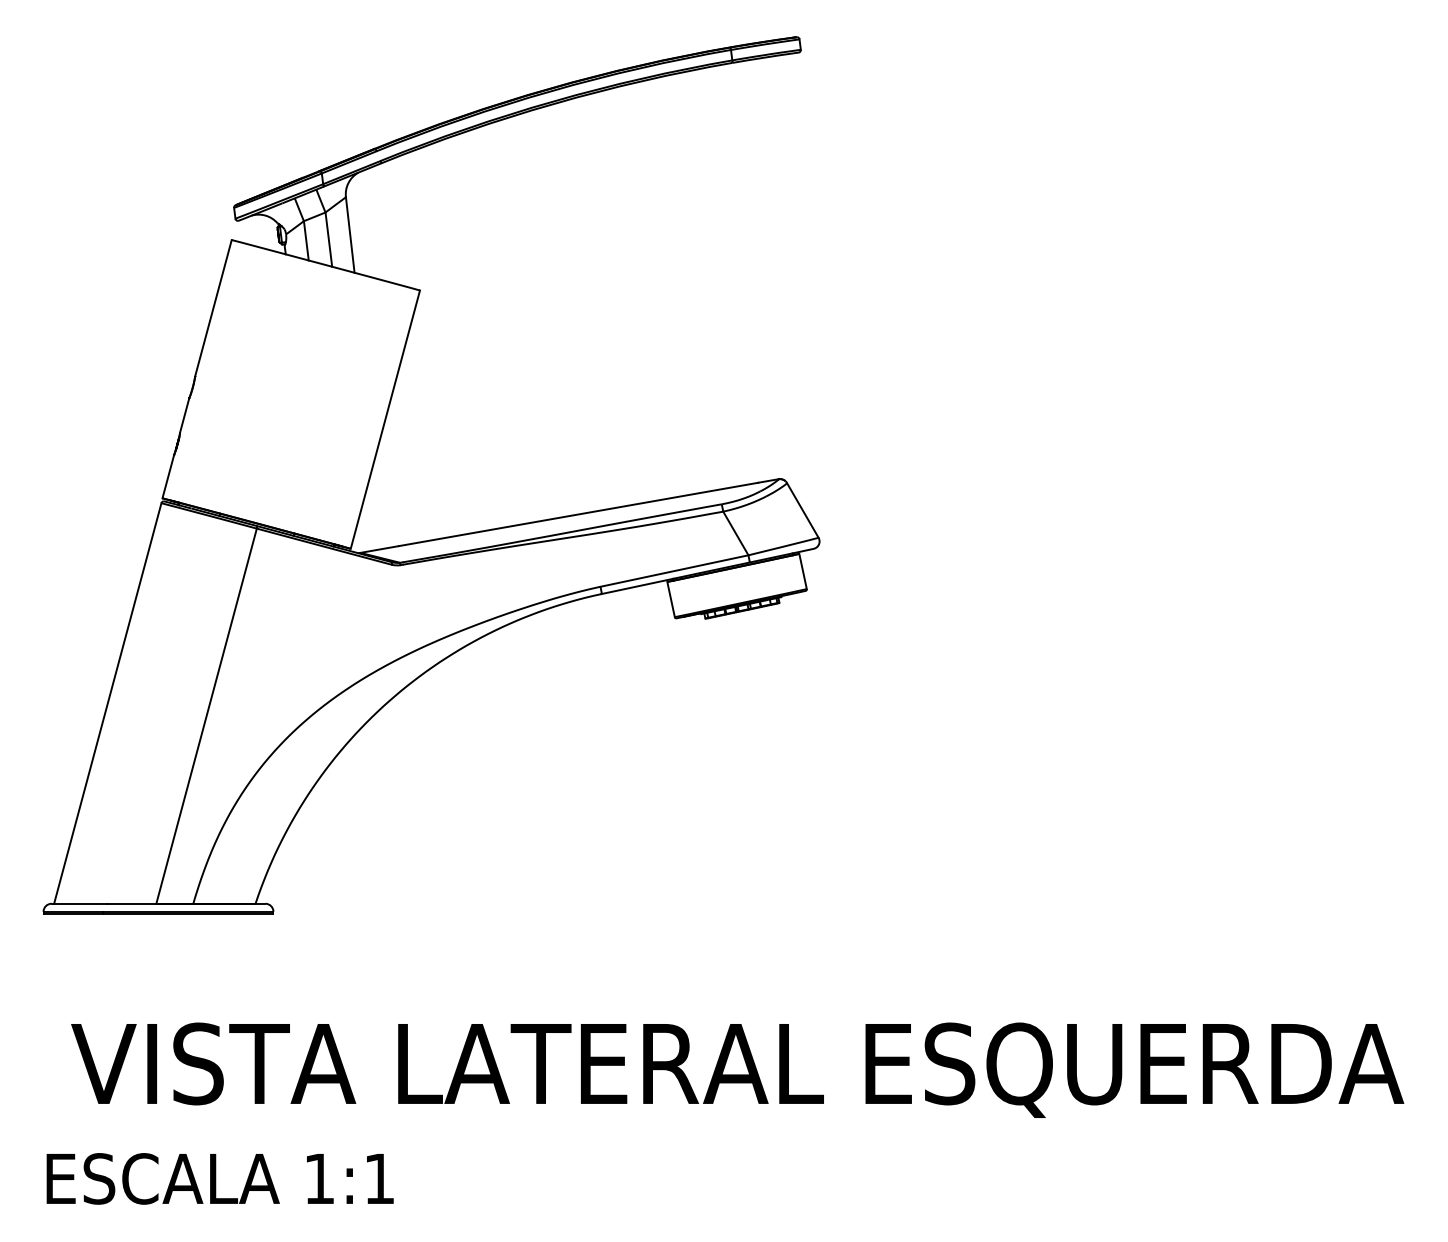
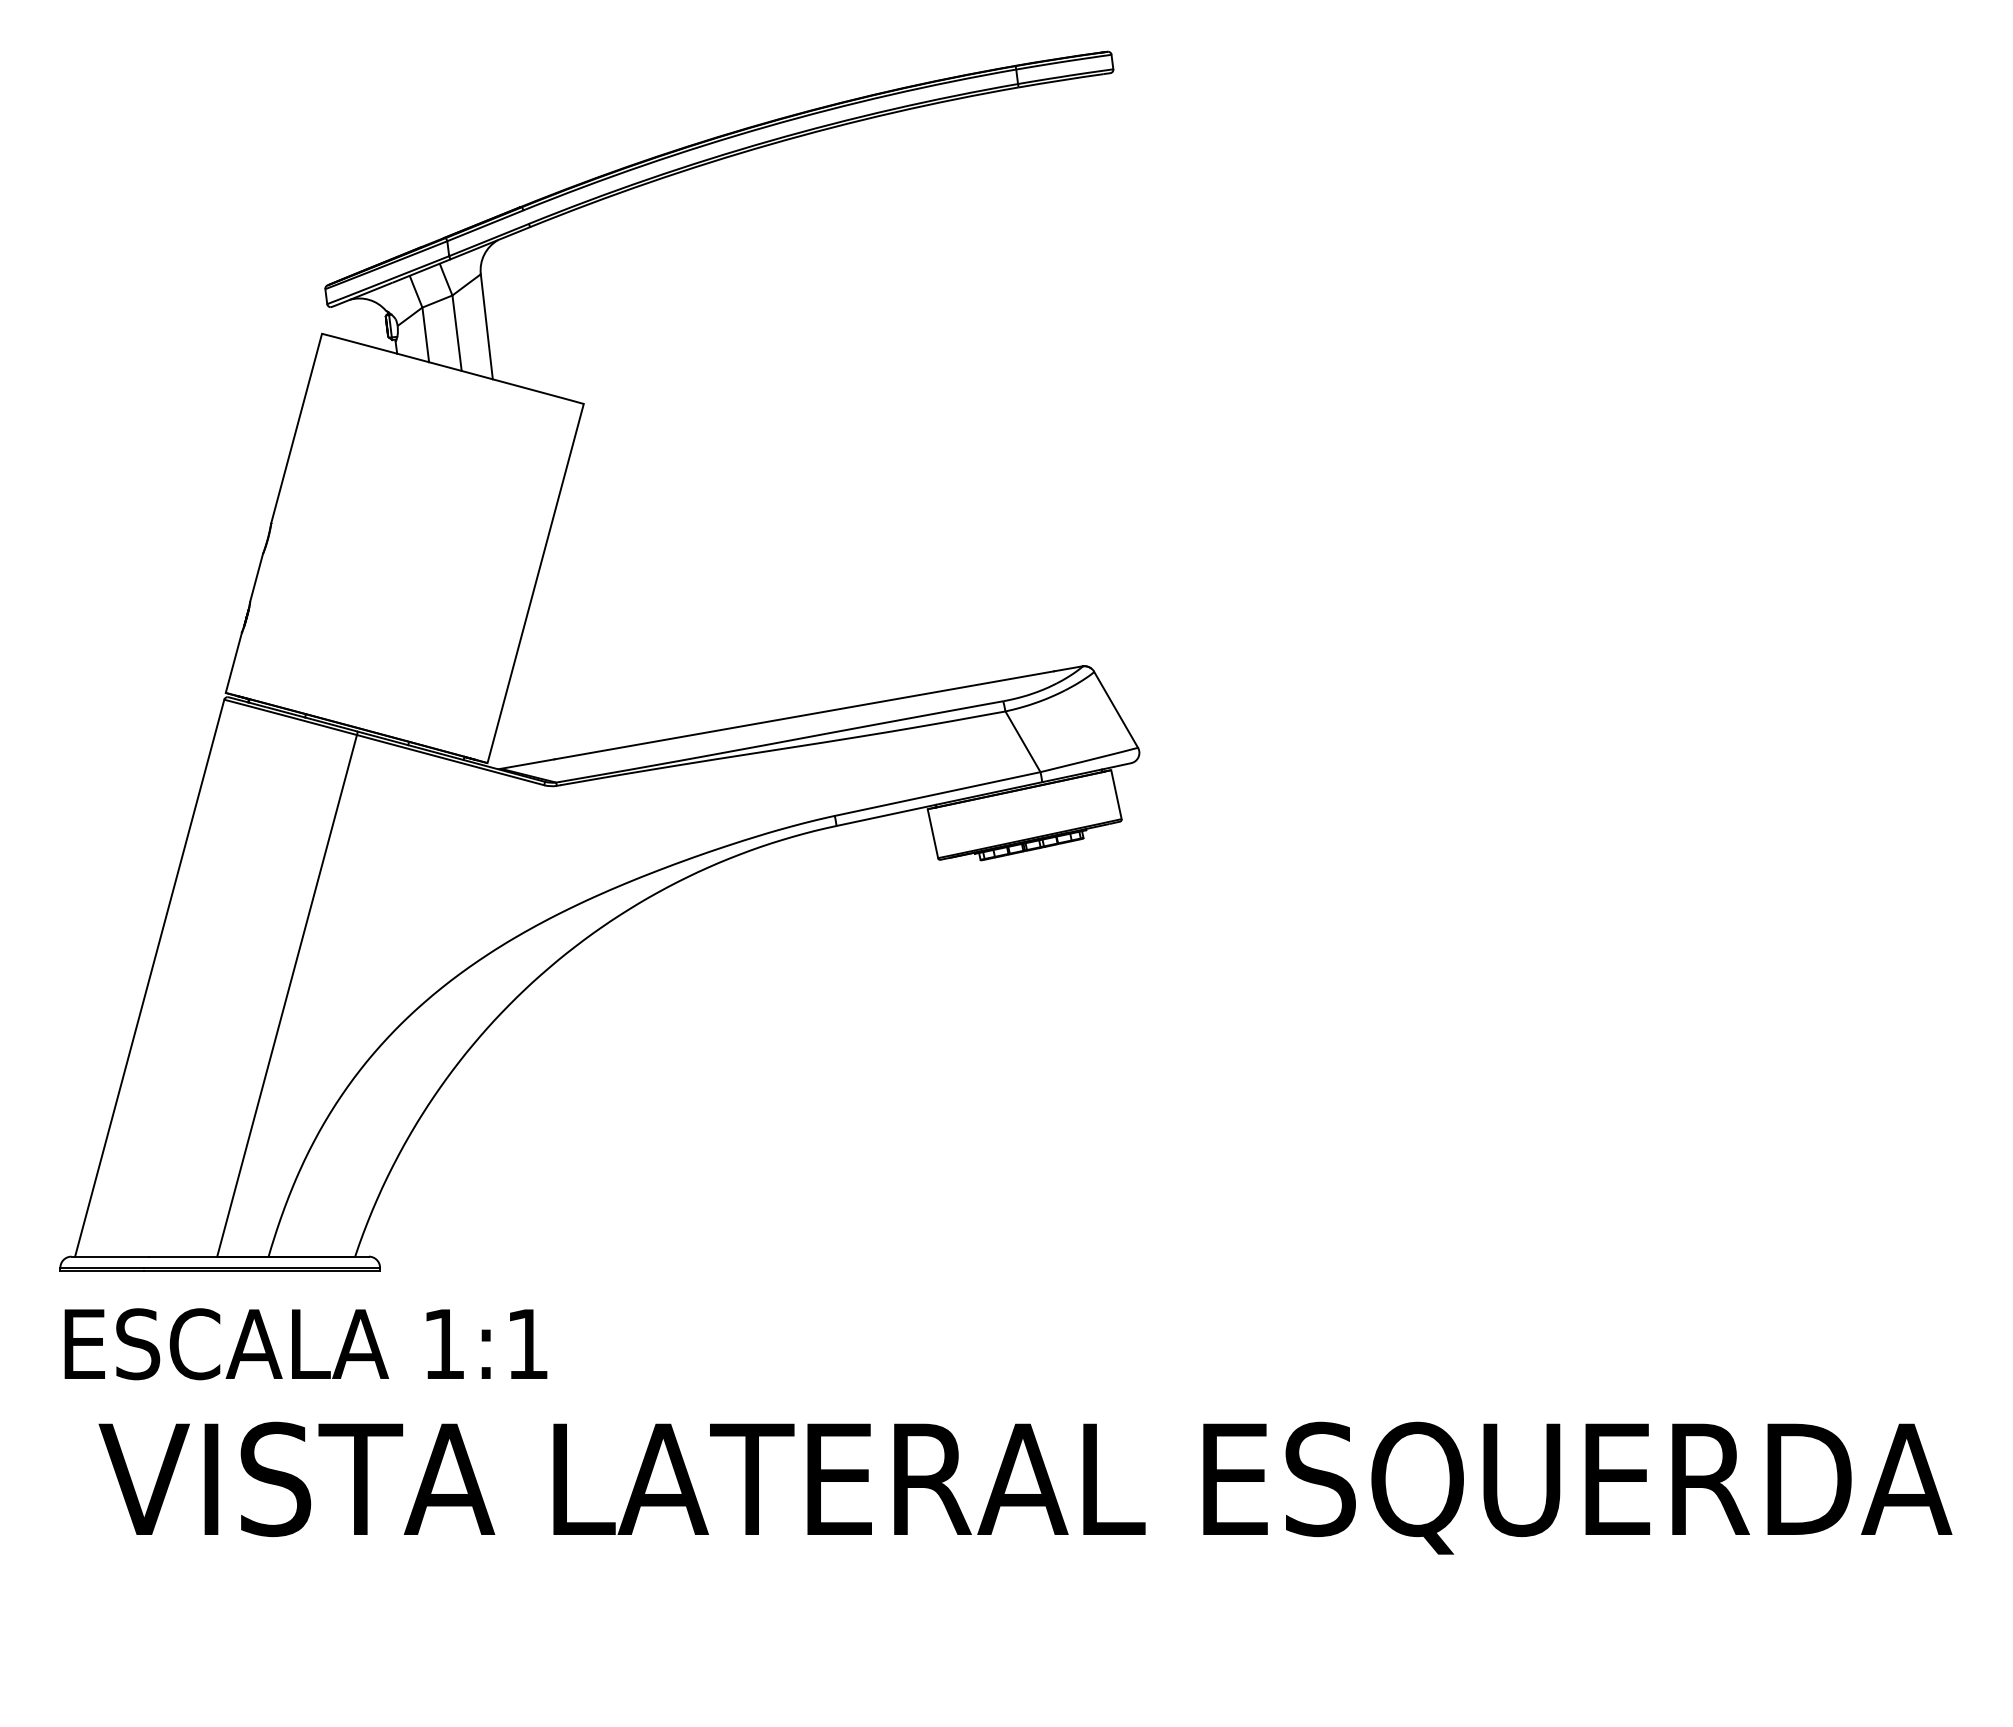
text: (219, 1179) -> (305, 1344), moved

